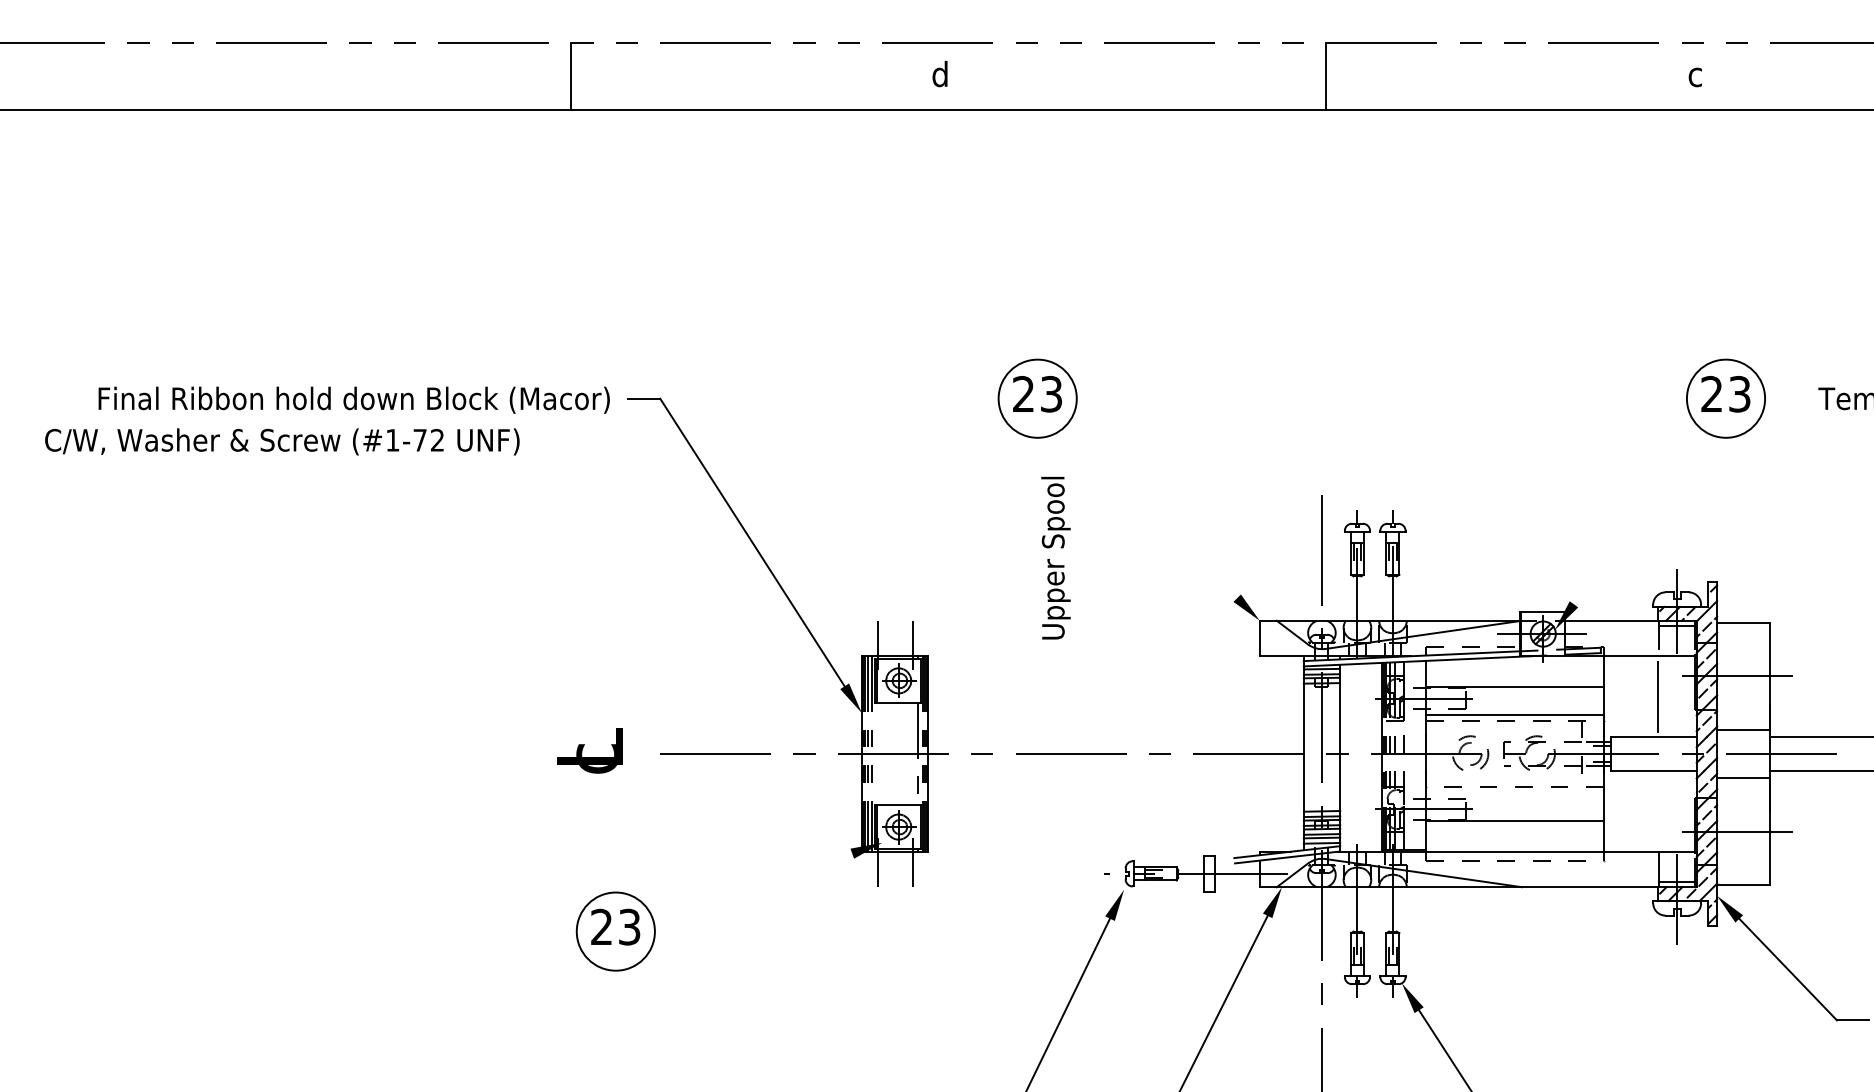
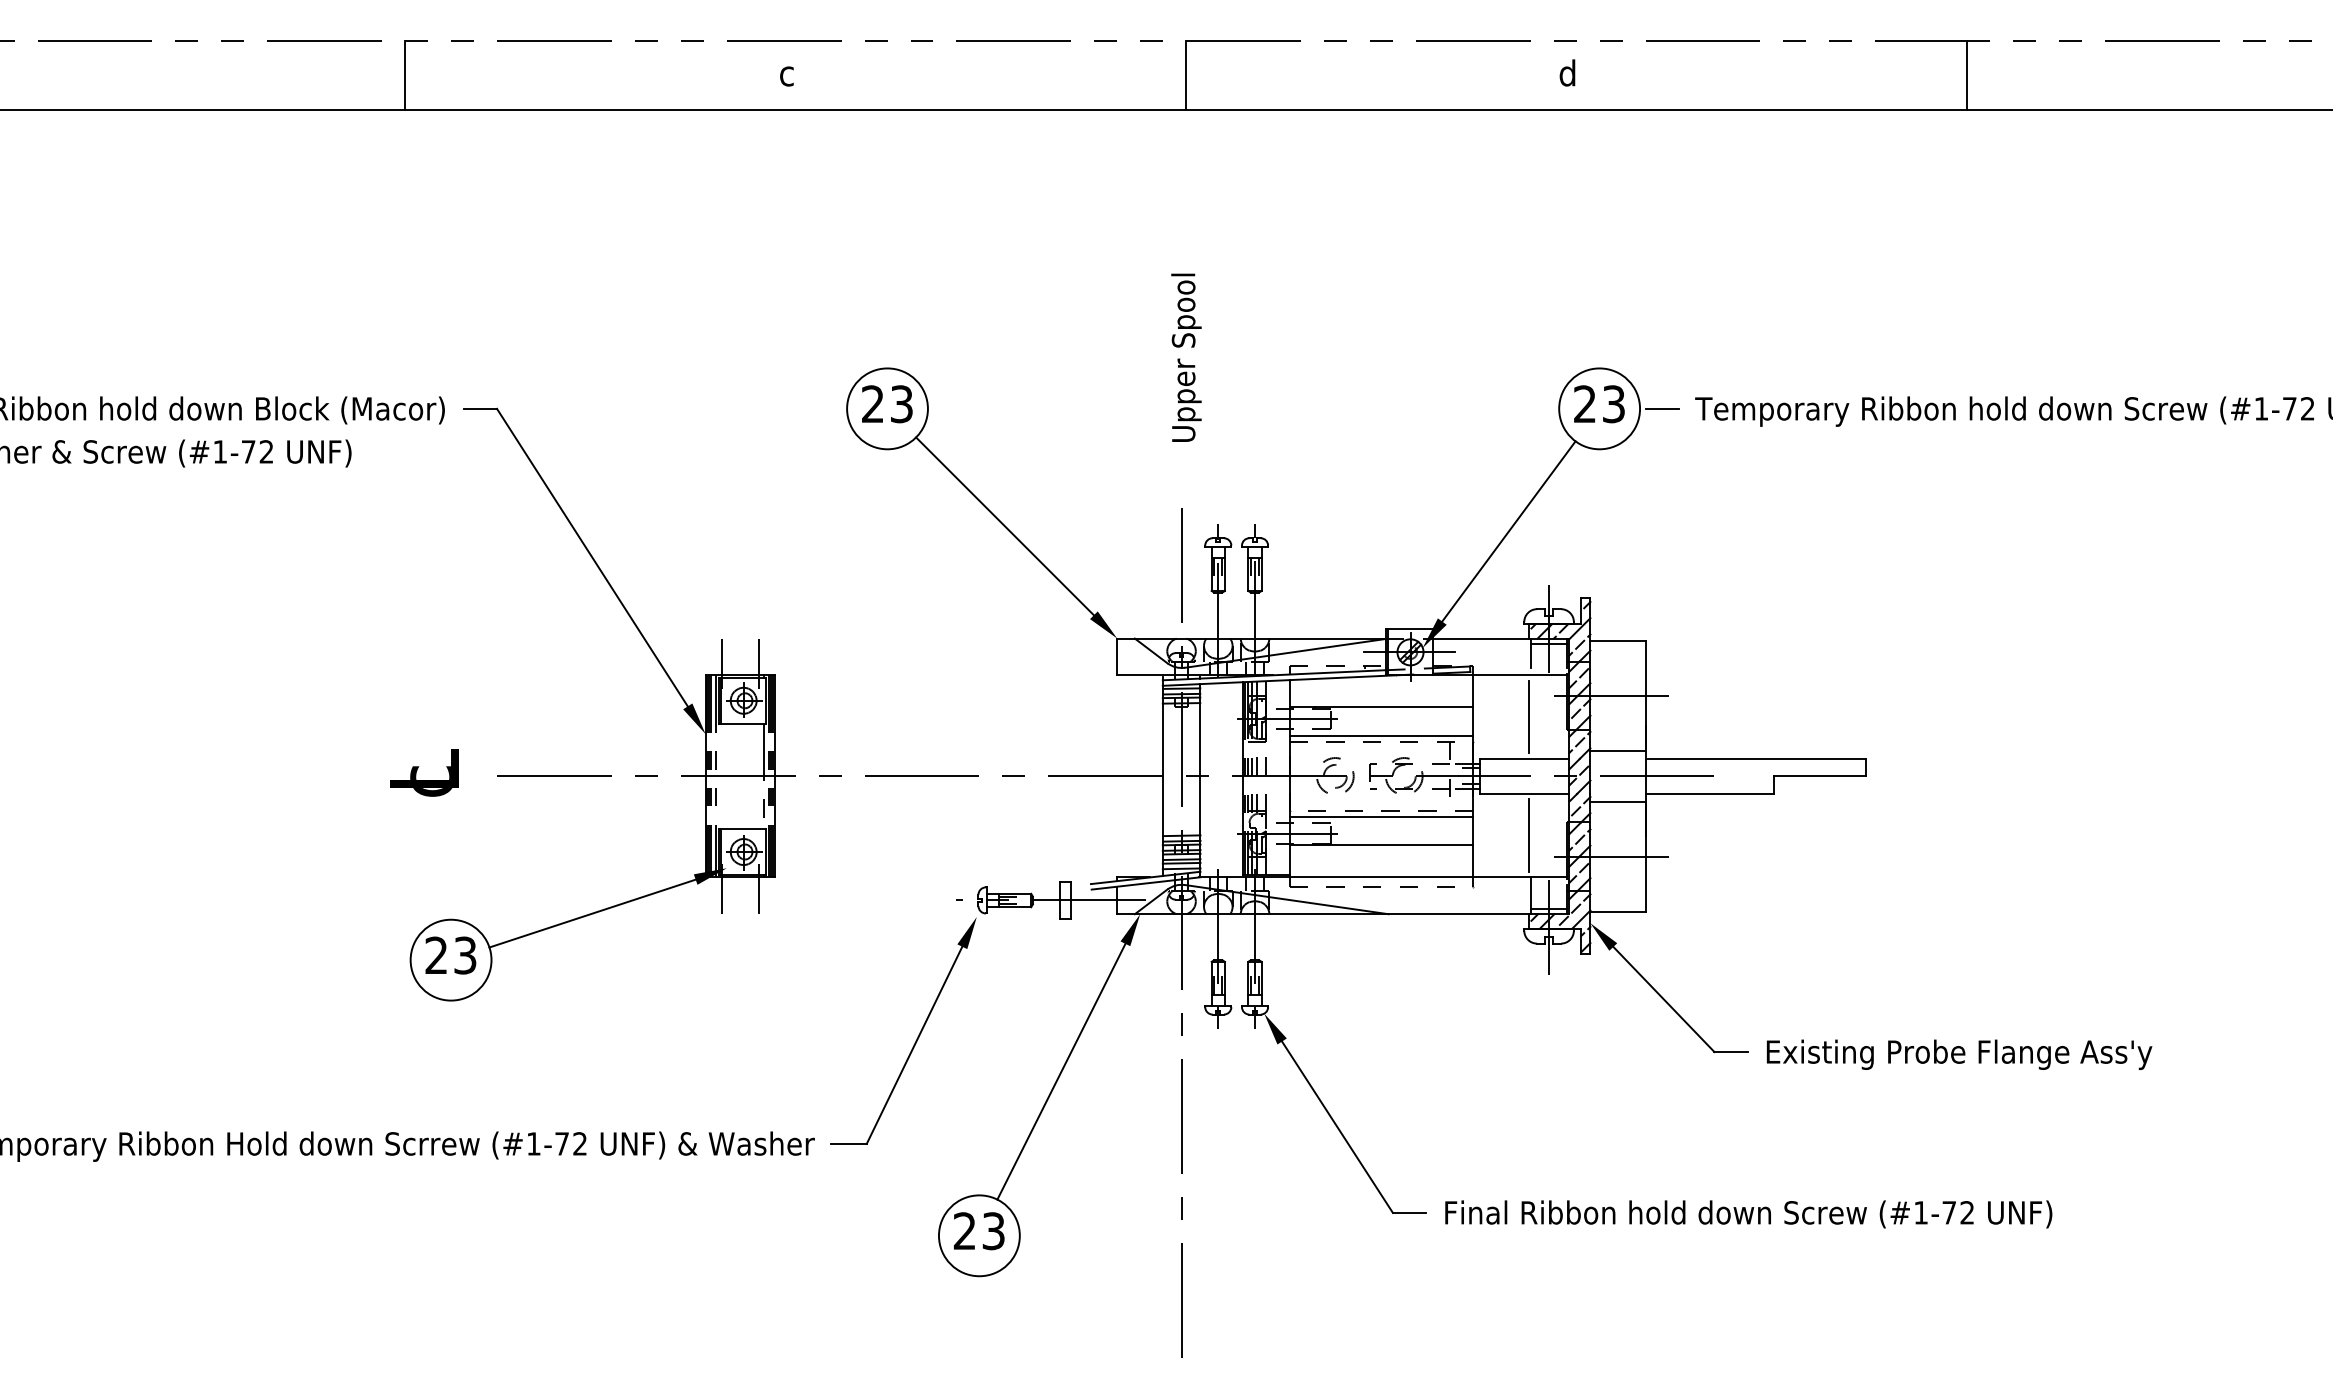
text: (940, 73) -> (786, 72), d -> c
text: (1694, 73) -> (1567, 72), c -> d
line: (1785, 398) -> (1661, 408), added
line: (1150, 512) -> (1004, 526), added
line: (1637, 517) -> (1508, 531), added
text: (1056, 557) -> (1186, 357), moved
line: (1515, 792) -> (1381, 816), added
line: (1657, 811) -> (1528, 835), added
line: (752, 886) -> (592, 913), added

